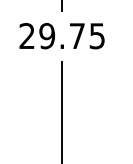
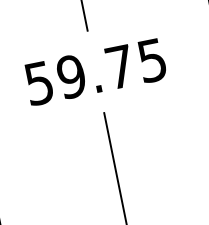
text: (26, 36) -> (38, 84), 29.75 -> 59.75

